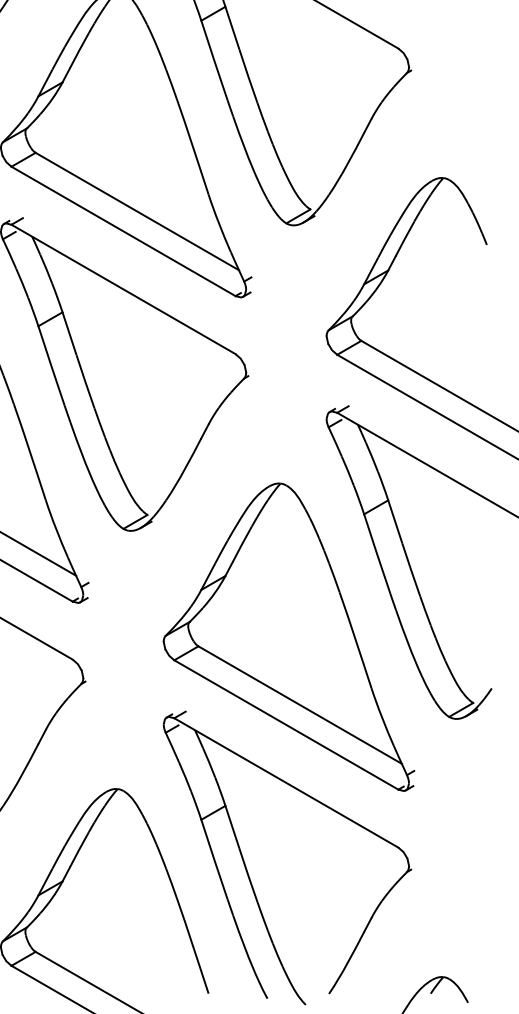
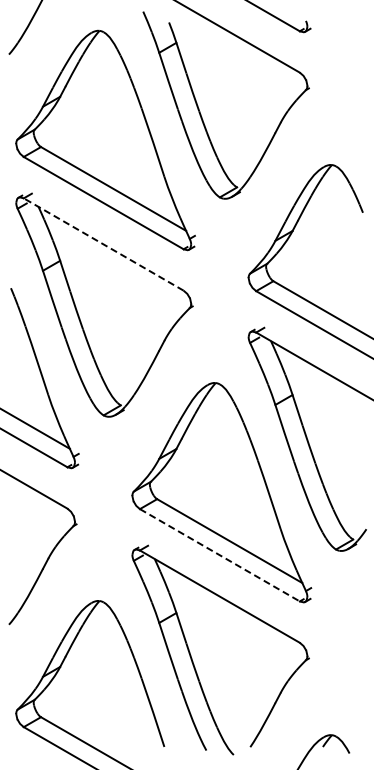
line: (123, 289) -> (103, 244), solid -> dashed
line: (287, 725) -> (220, 555), solid -> dashed

